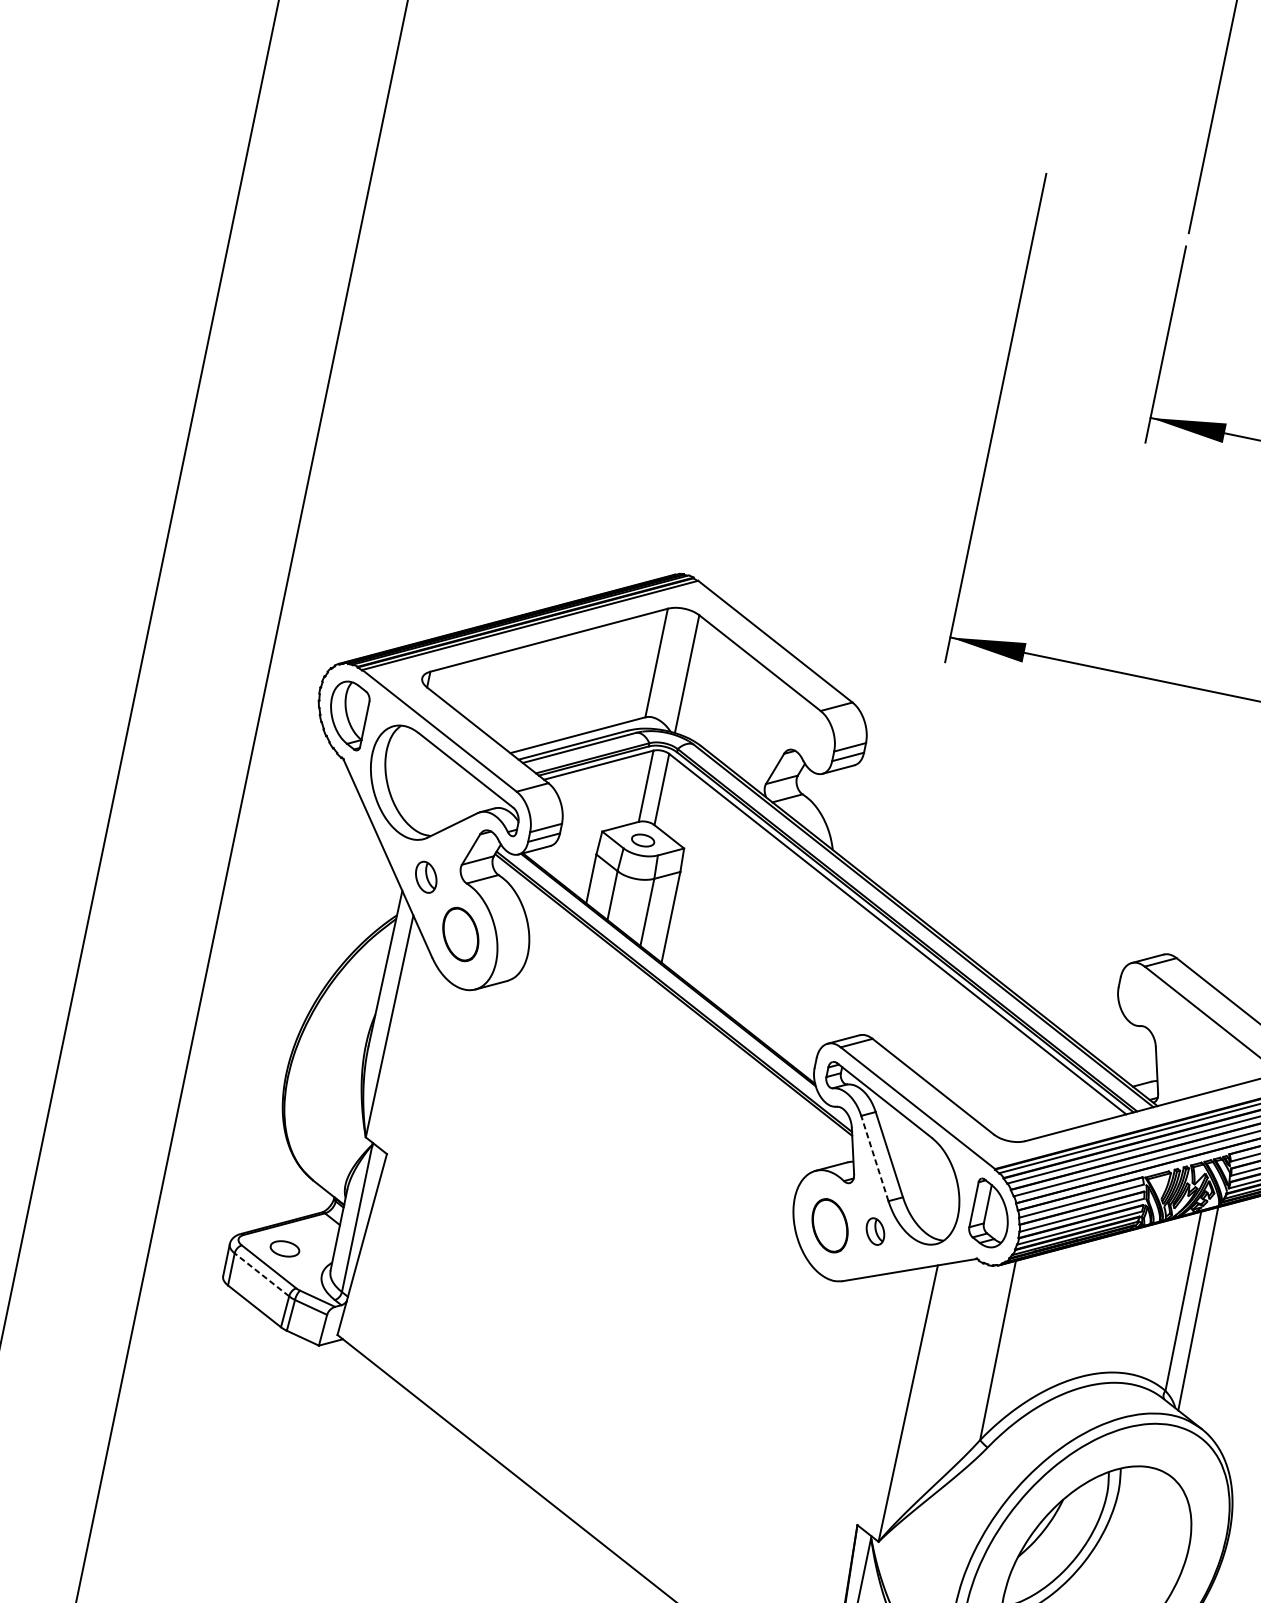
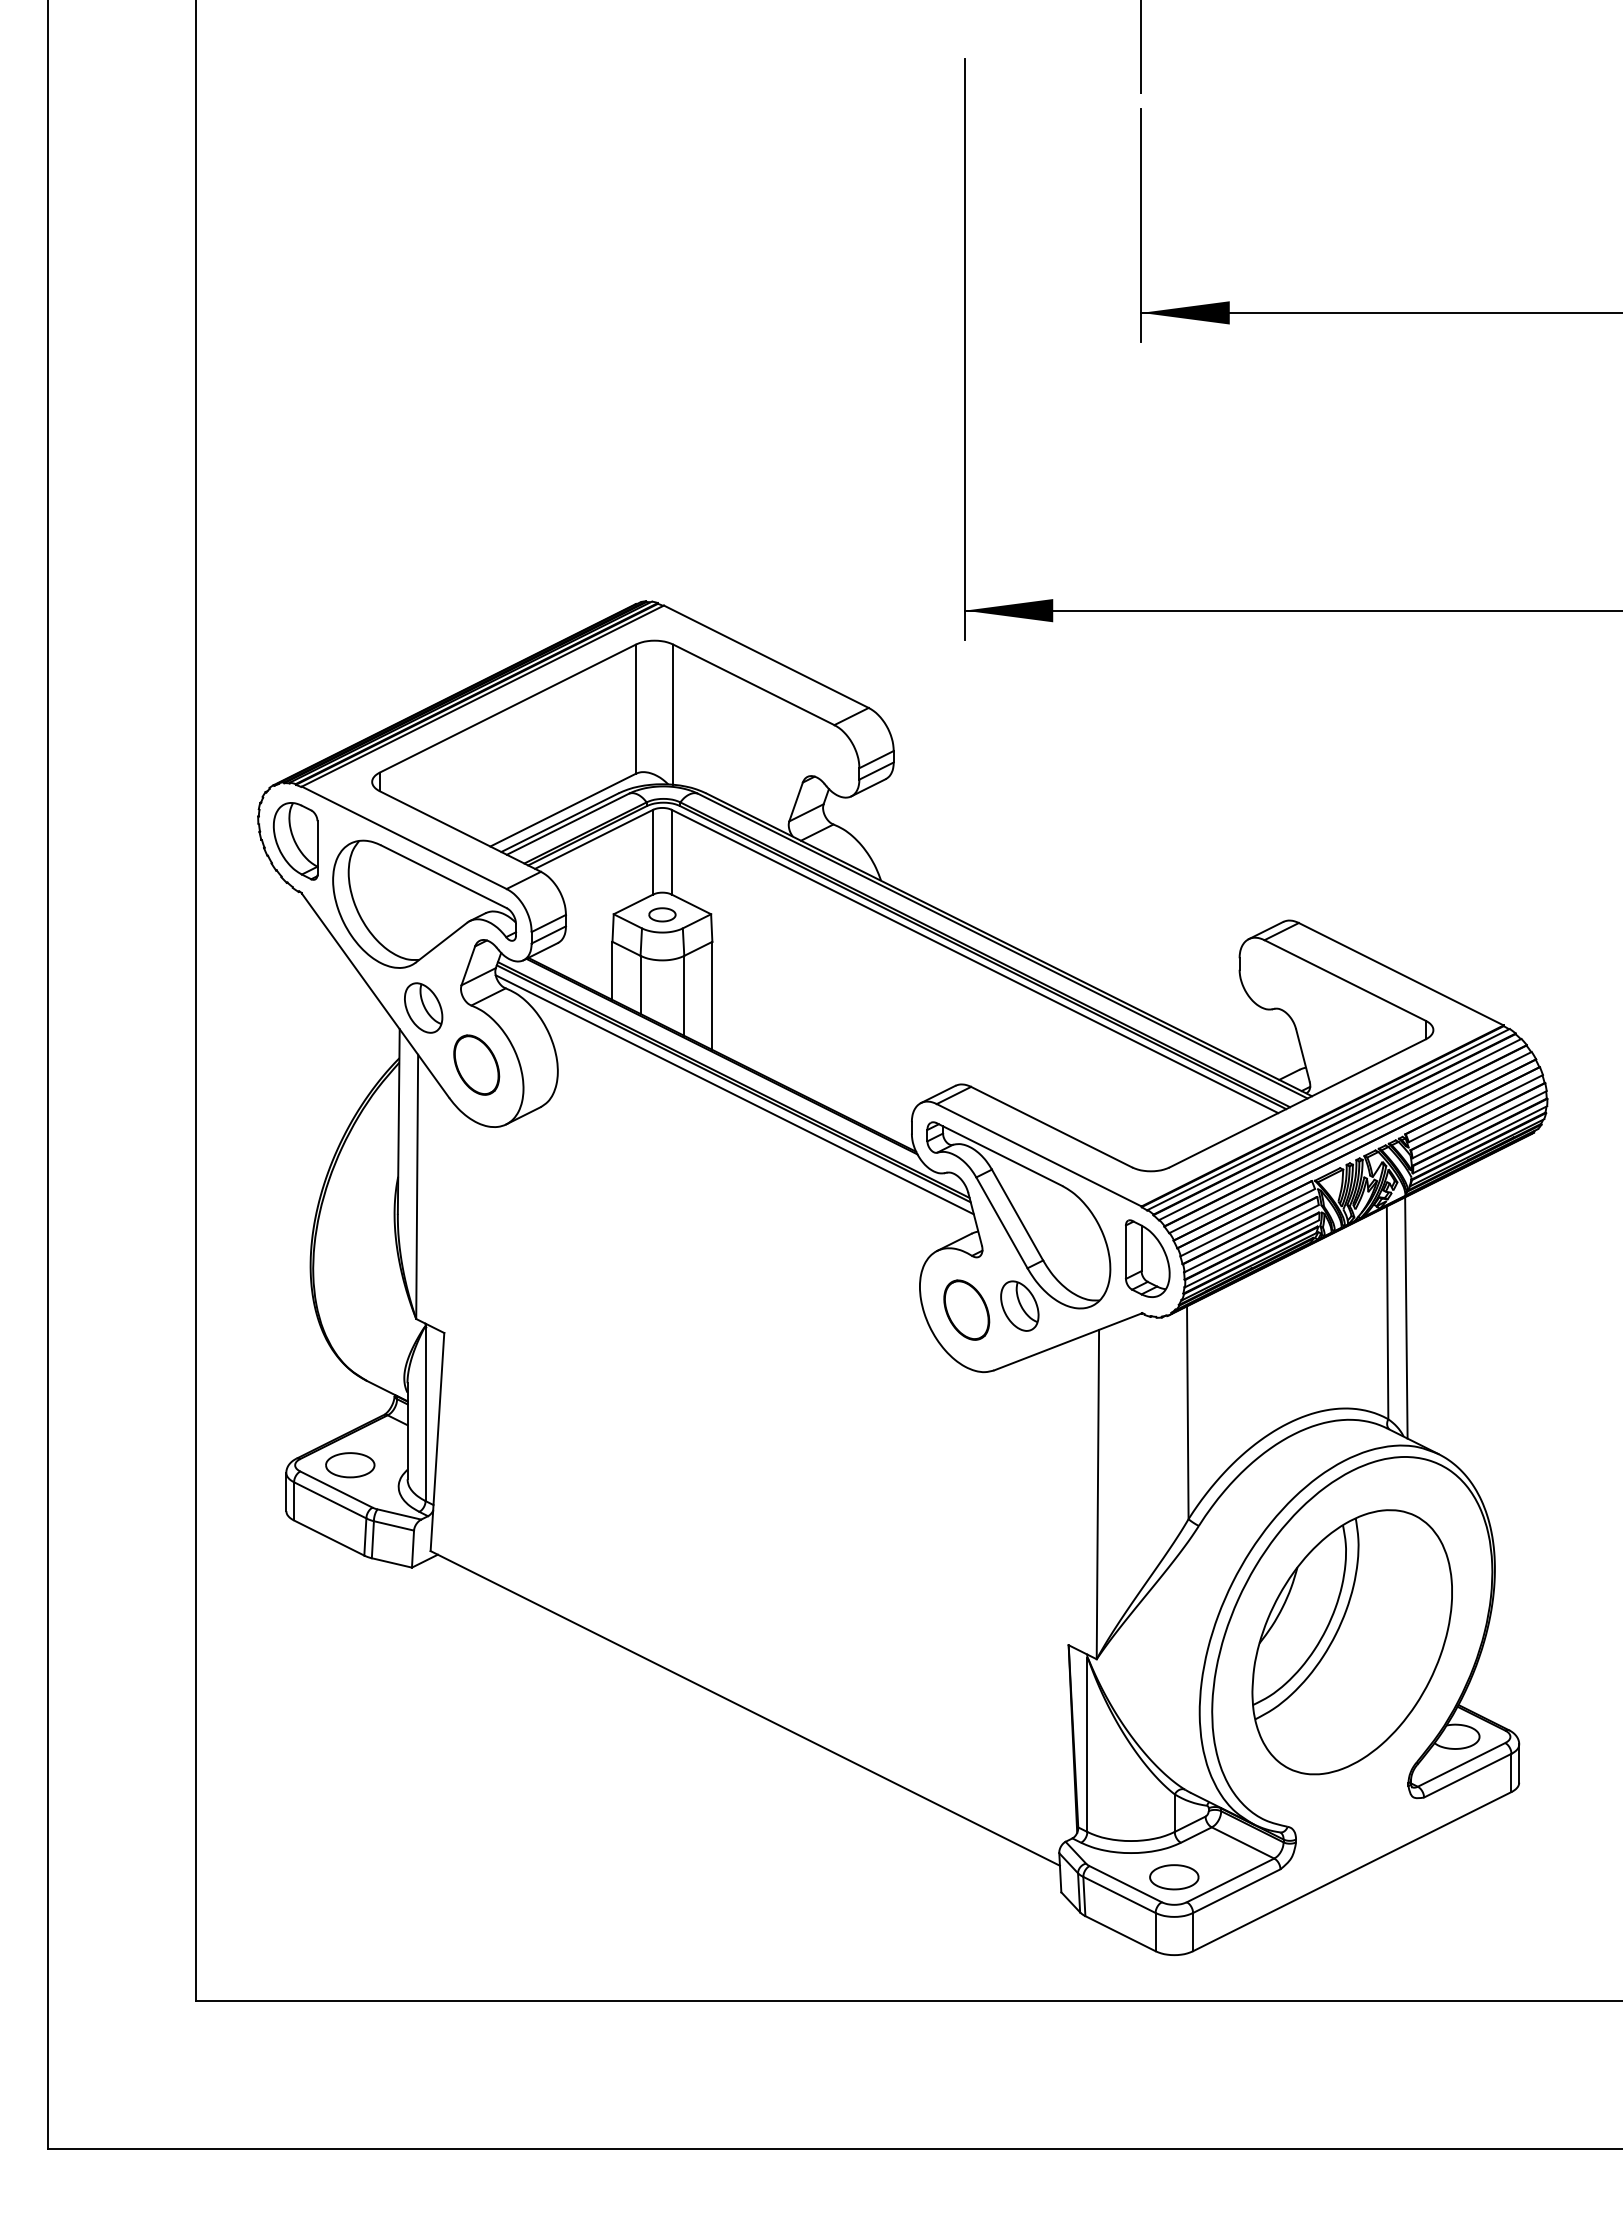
part: (426, 876) -> (423, 1007), size x1.43
line: (672, 1004) -> (734, 1094), added
line: (874, 1158) -> (1001, 1222), dashed -> solid
part: (875, 1231) -> (1019, 1305), size x1.67
part: (285, 1249) -> (350, 1465), size x1.43
line: (261, 1274) -> (329, 1500), dashed -> solid

